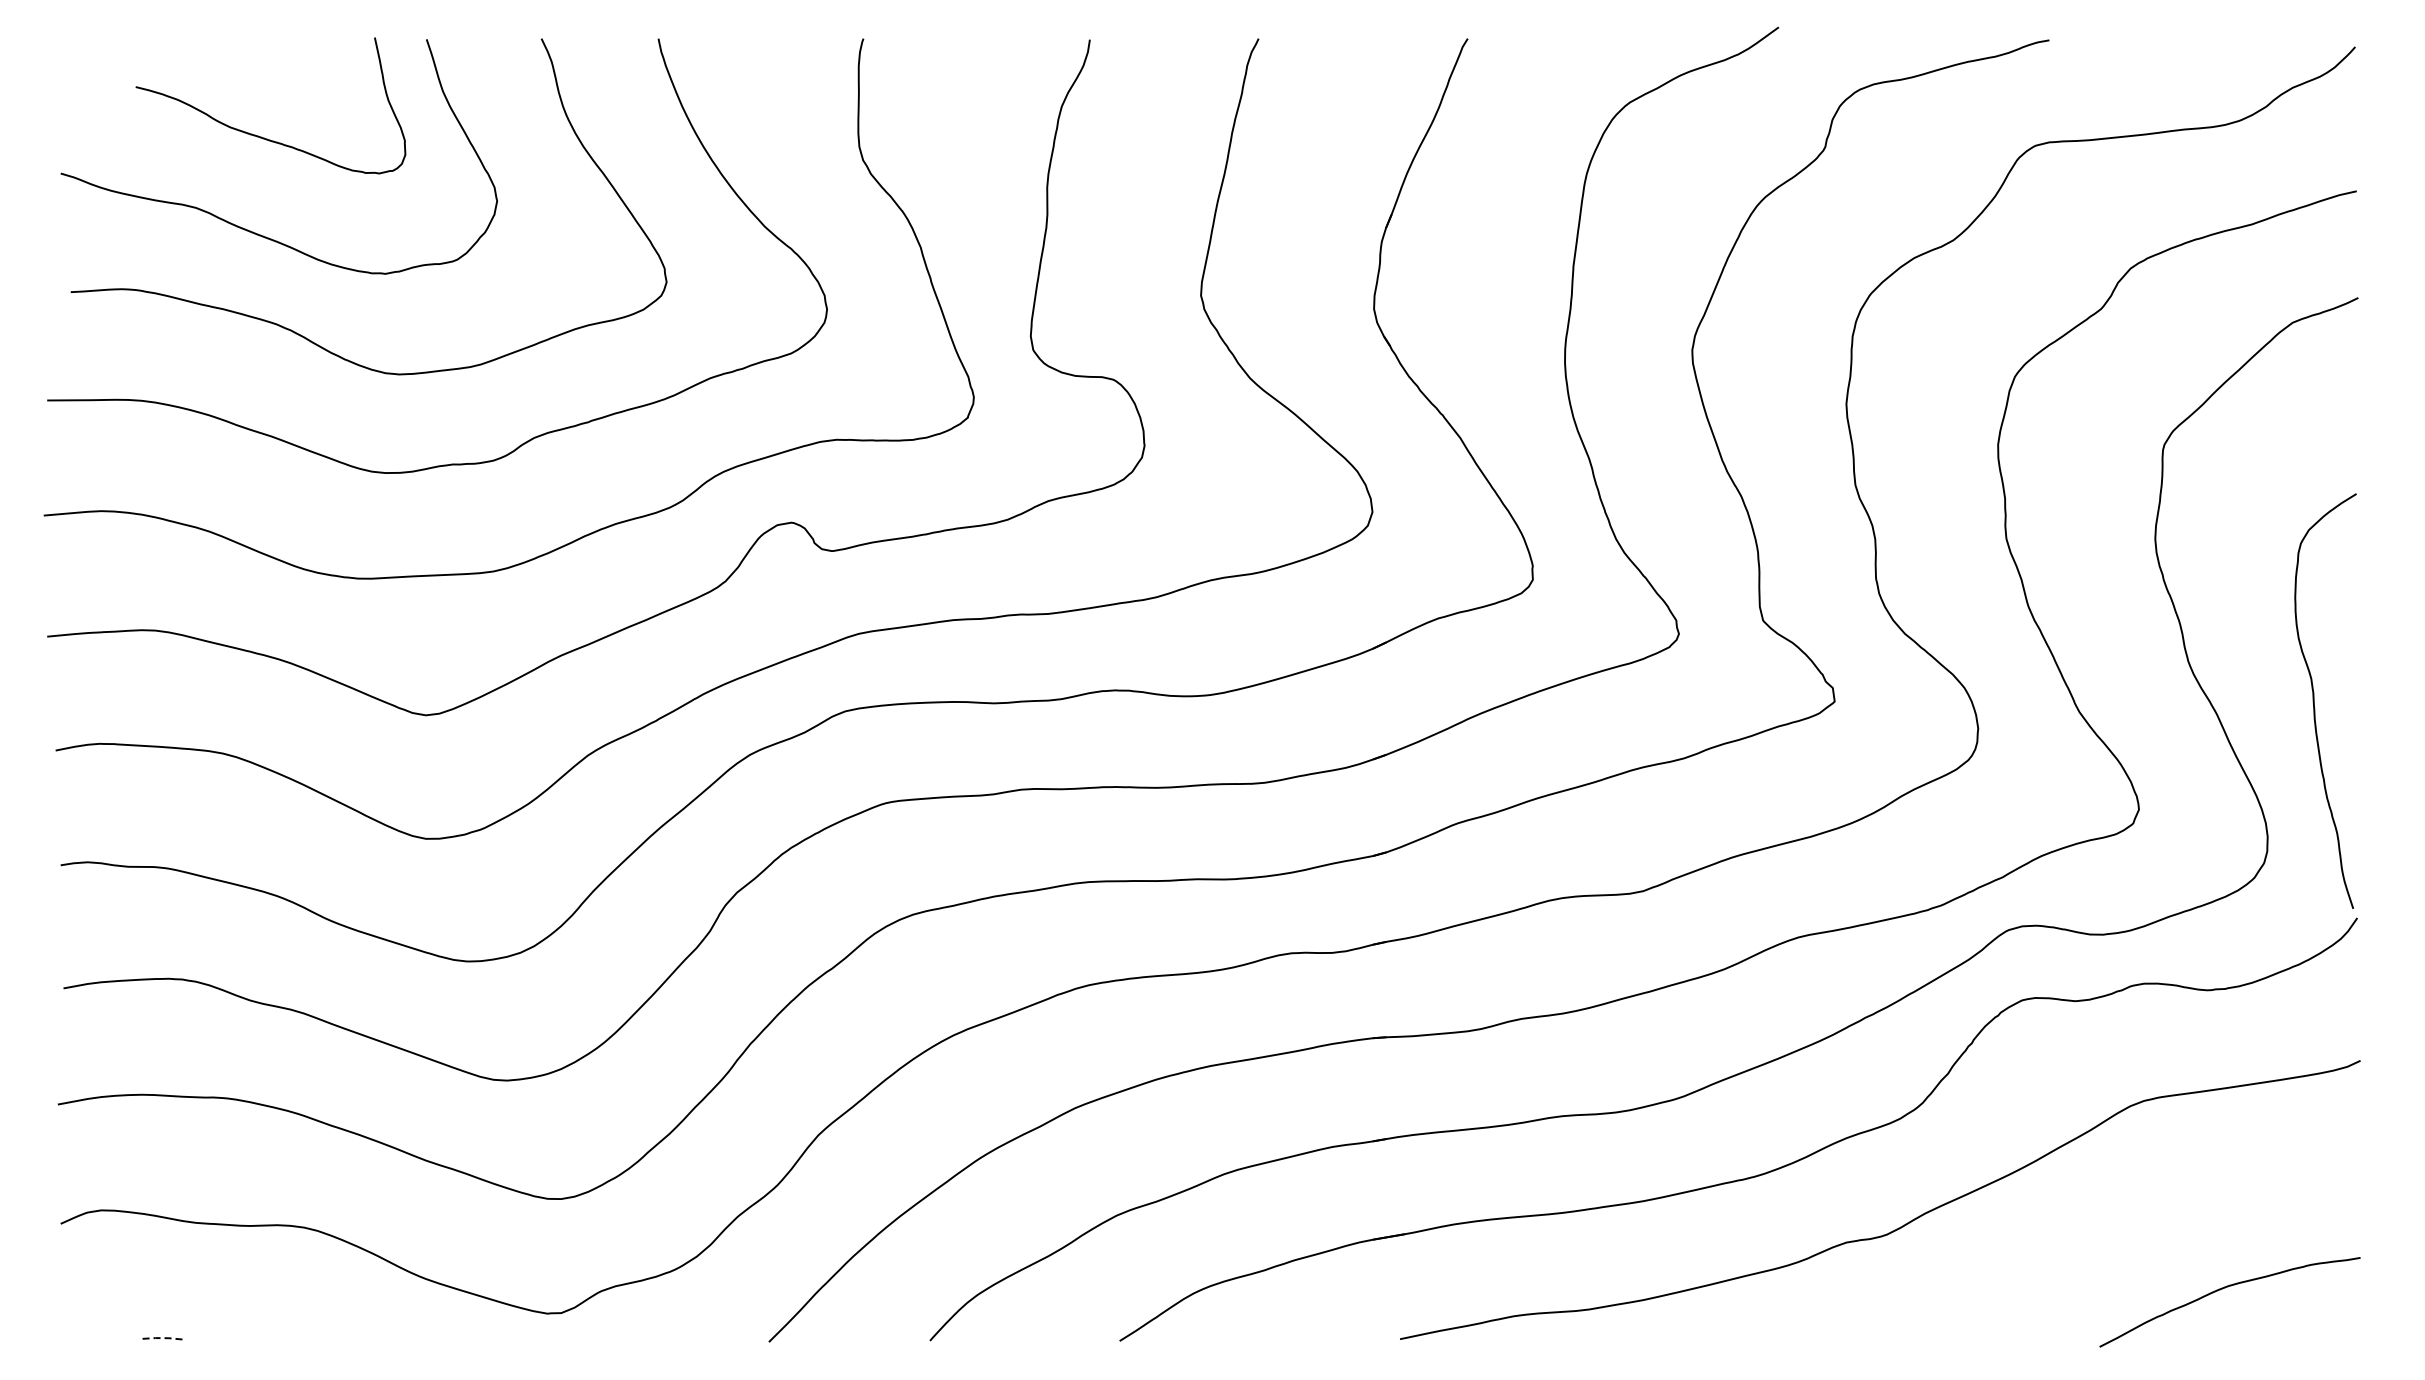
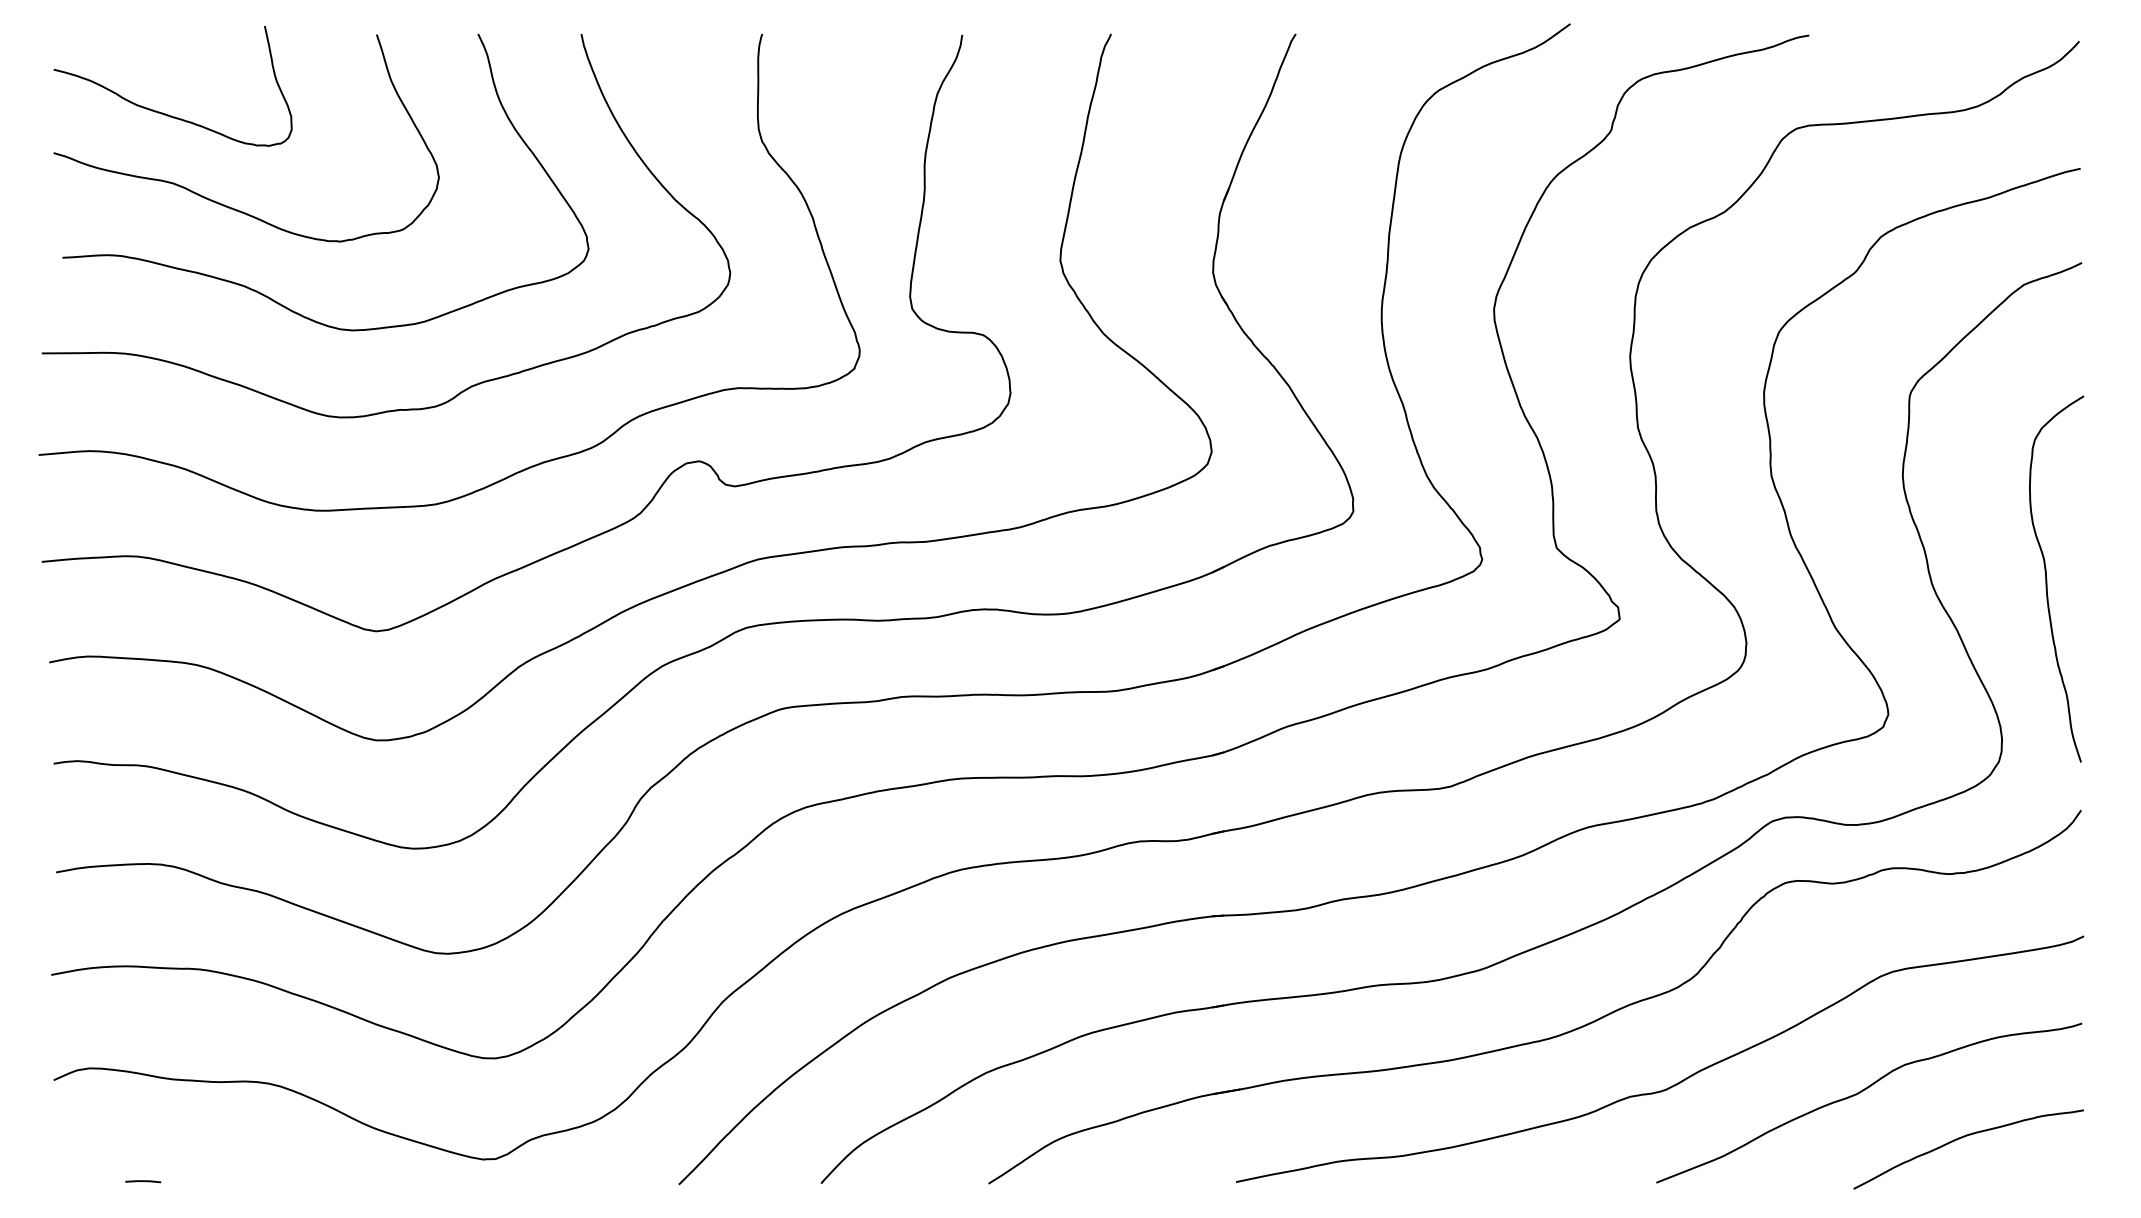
curve: (261, 136) -> (164, 113), moved
curve: (2314, 700) -> (2046, 578), moved
curve: (2110, 1236) -> (1863, 1091), added
line: (162, 1338) -> (143, 1181), dashed -> solid

